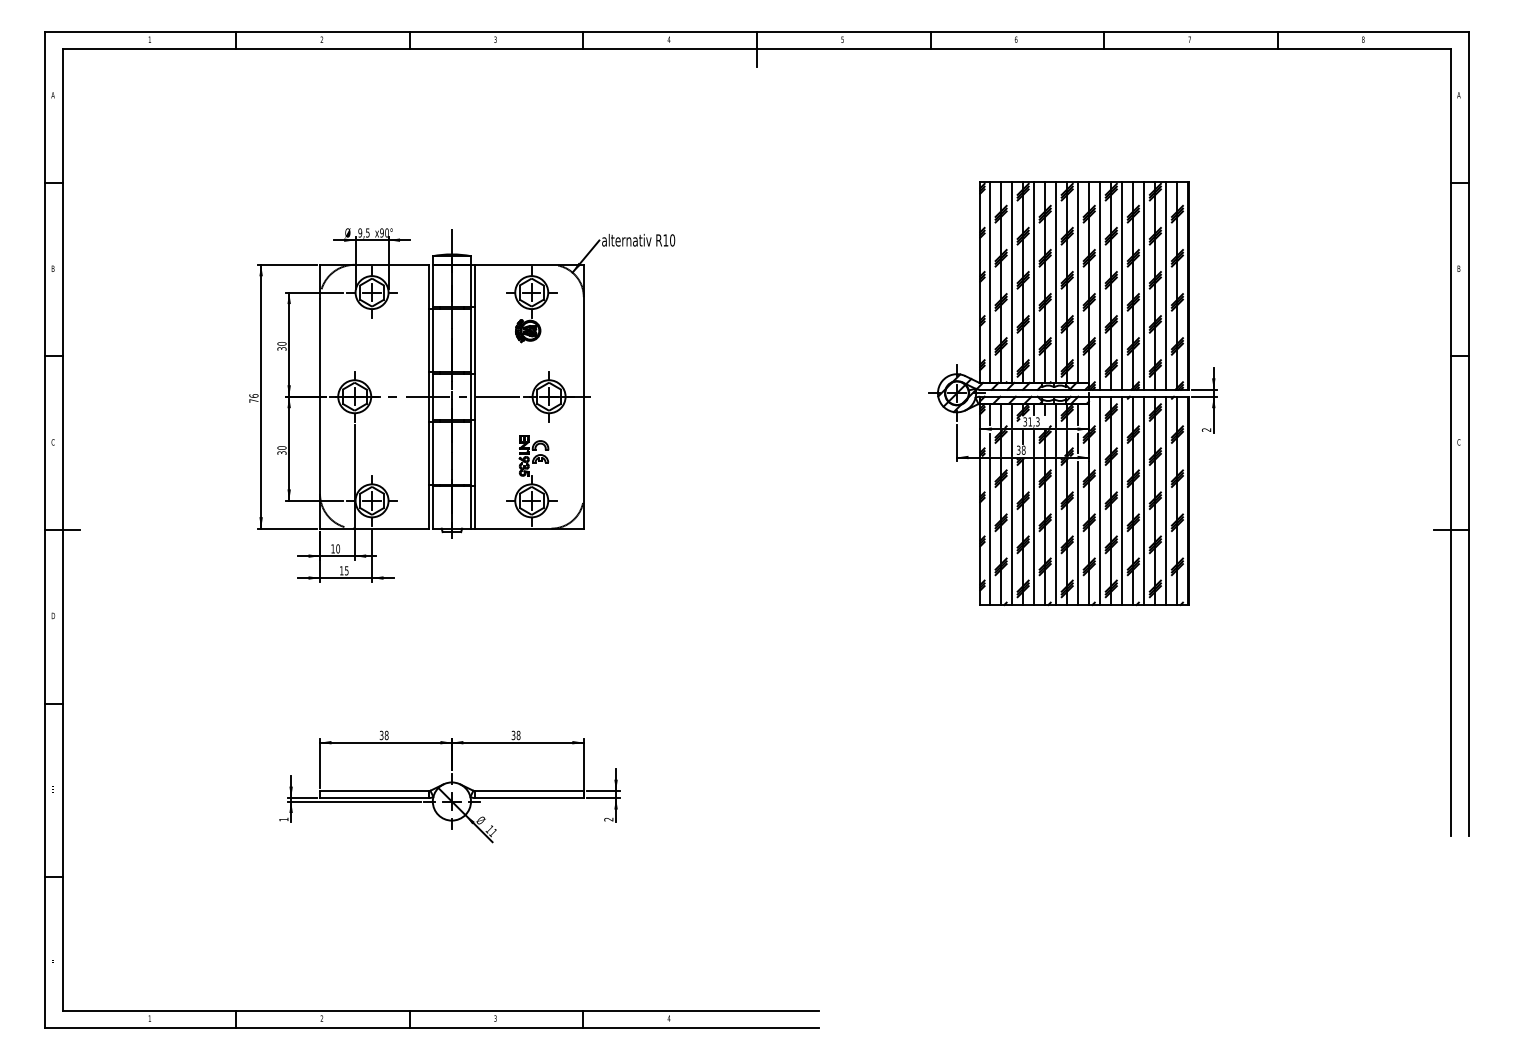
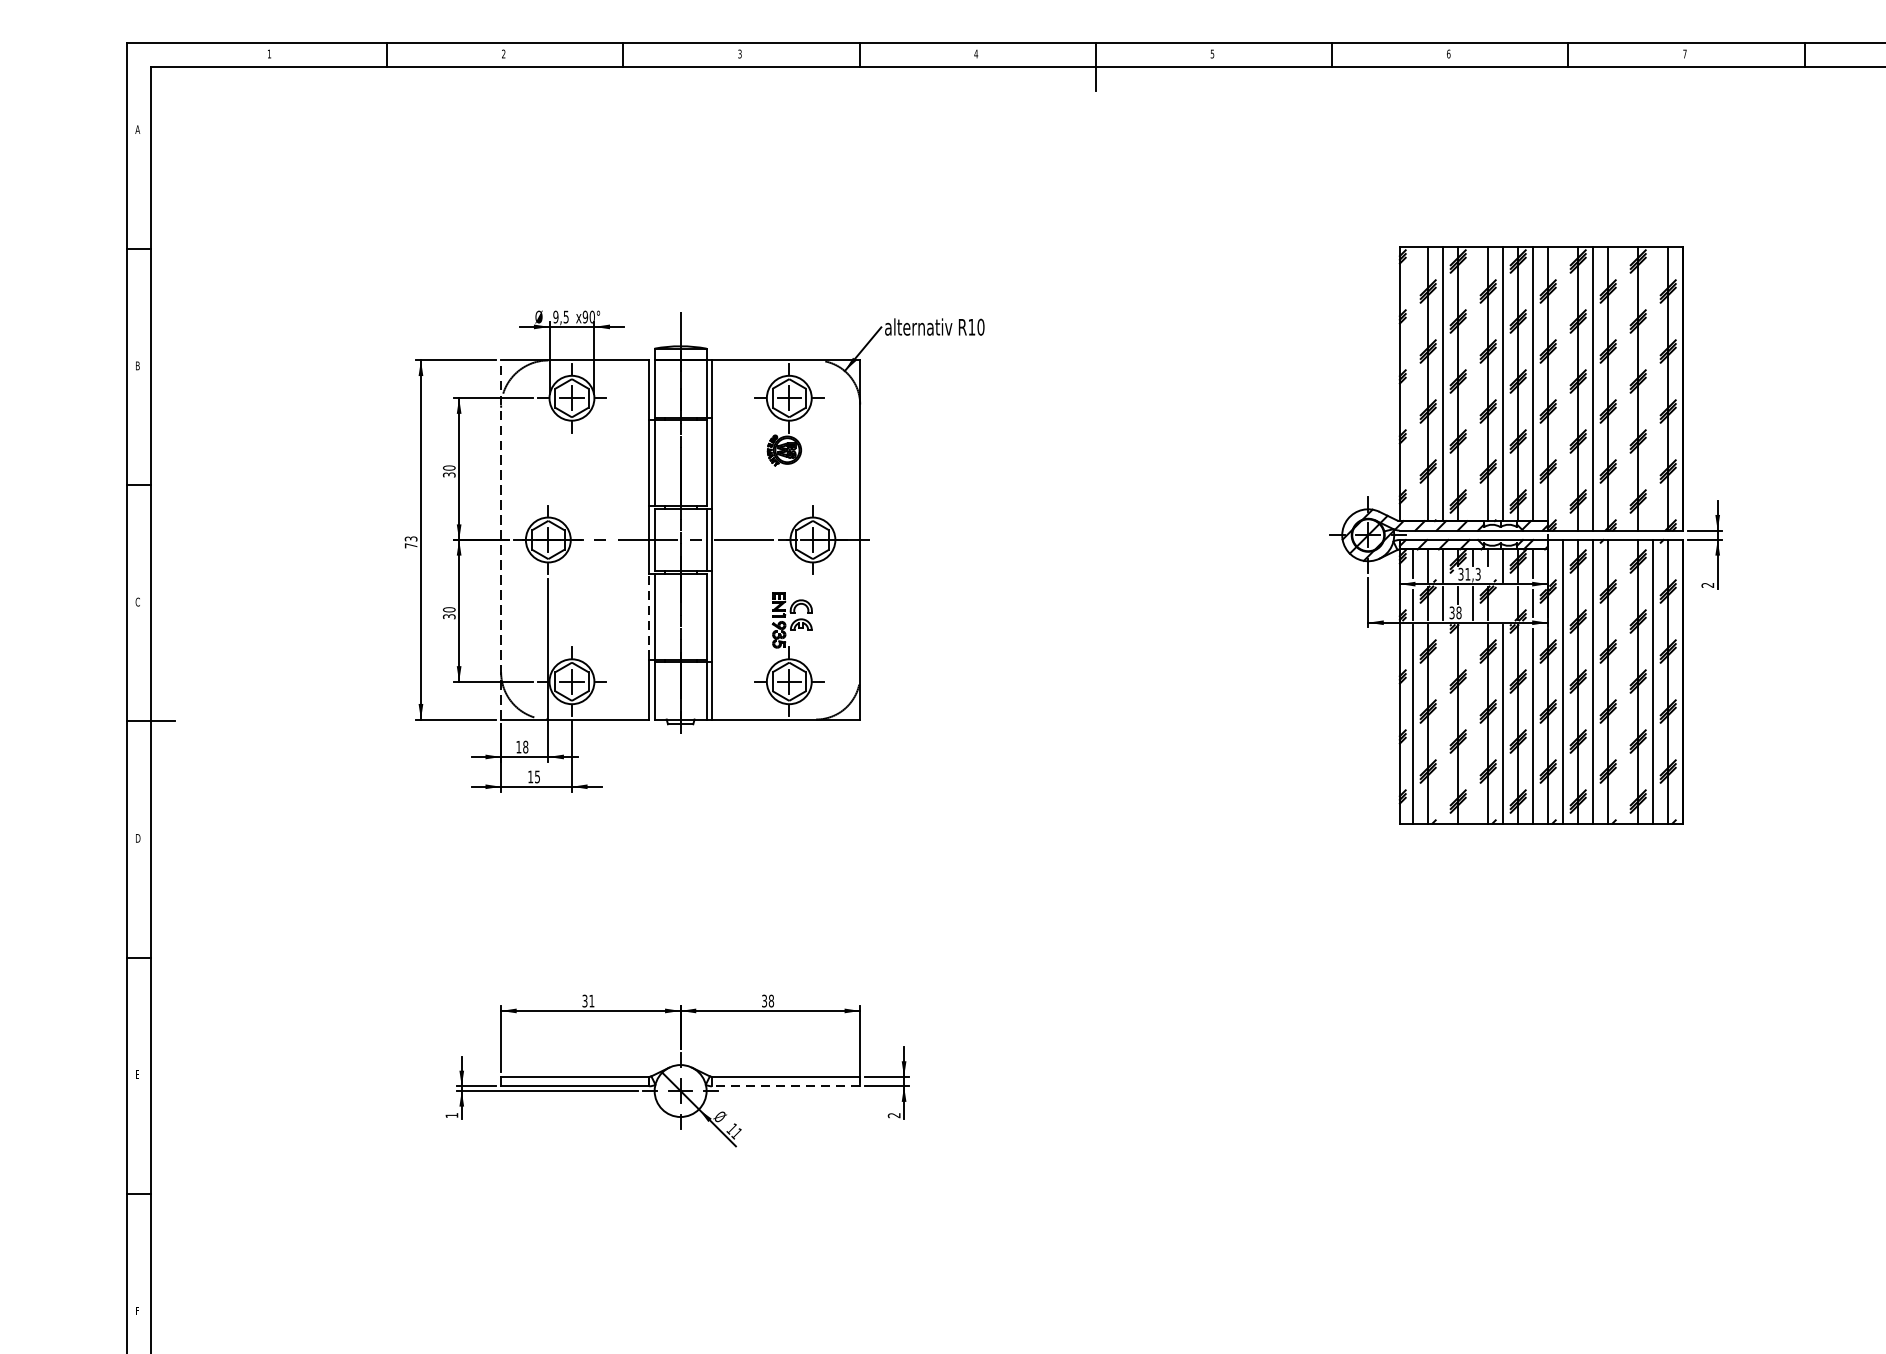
line: (990, 281) -> (1413, 383), removed
line: (1034, 281) -> (1473, 383), removed
line: (1100, 285) -> (1563, 388), removed
line: (1144, 285) -> (1623, 388), removed
line: (1166, 285) -> (1653, 388), removed
text: (253, 395) -> (410, 538), 76 -> 73
line: (320, 396) -> (501, 539), solid -> dashed
line: (1056, 442) -> (1503, 602), removed
line: (428, 453) -> (648, 617), solid -> dashed
line: (1144, 500) -> (1623, 681), removed
line: (1012, 532) -> (1443, 724), removed
line: (1034, 532) -> (1473, 724), removed
text: (338, 548) -> (526, 746), 10 -> 18
text: (386, 735) -> (591, 1001), 38 -> 31
line: (528, 798) -> (784, 1086), solid -> dashed

